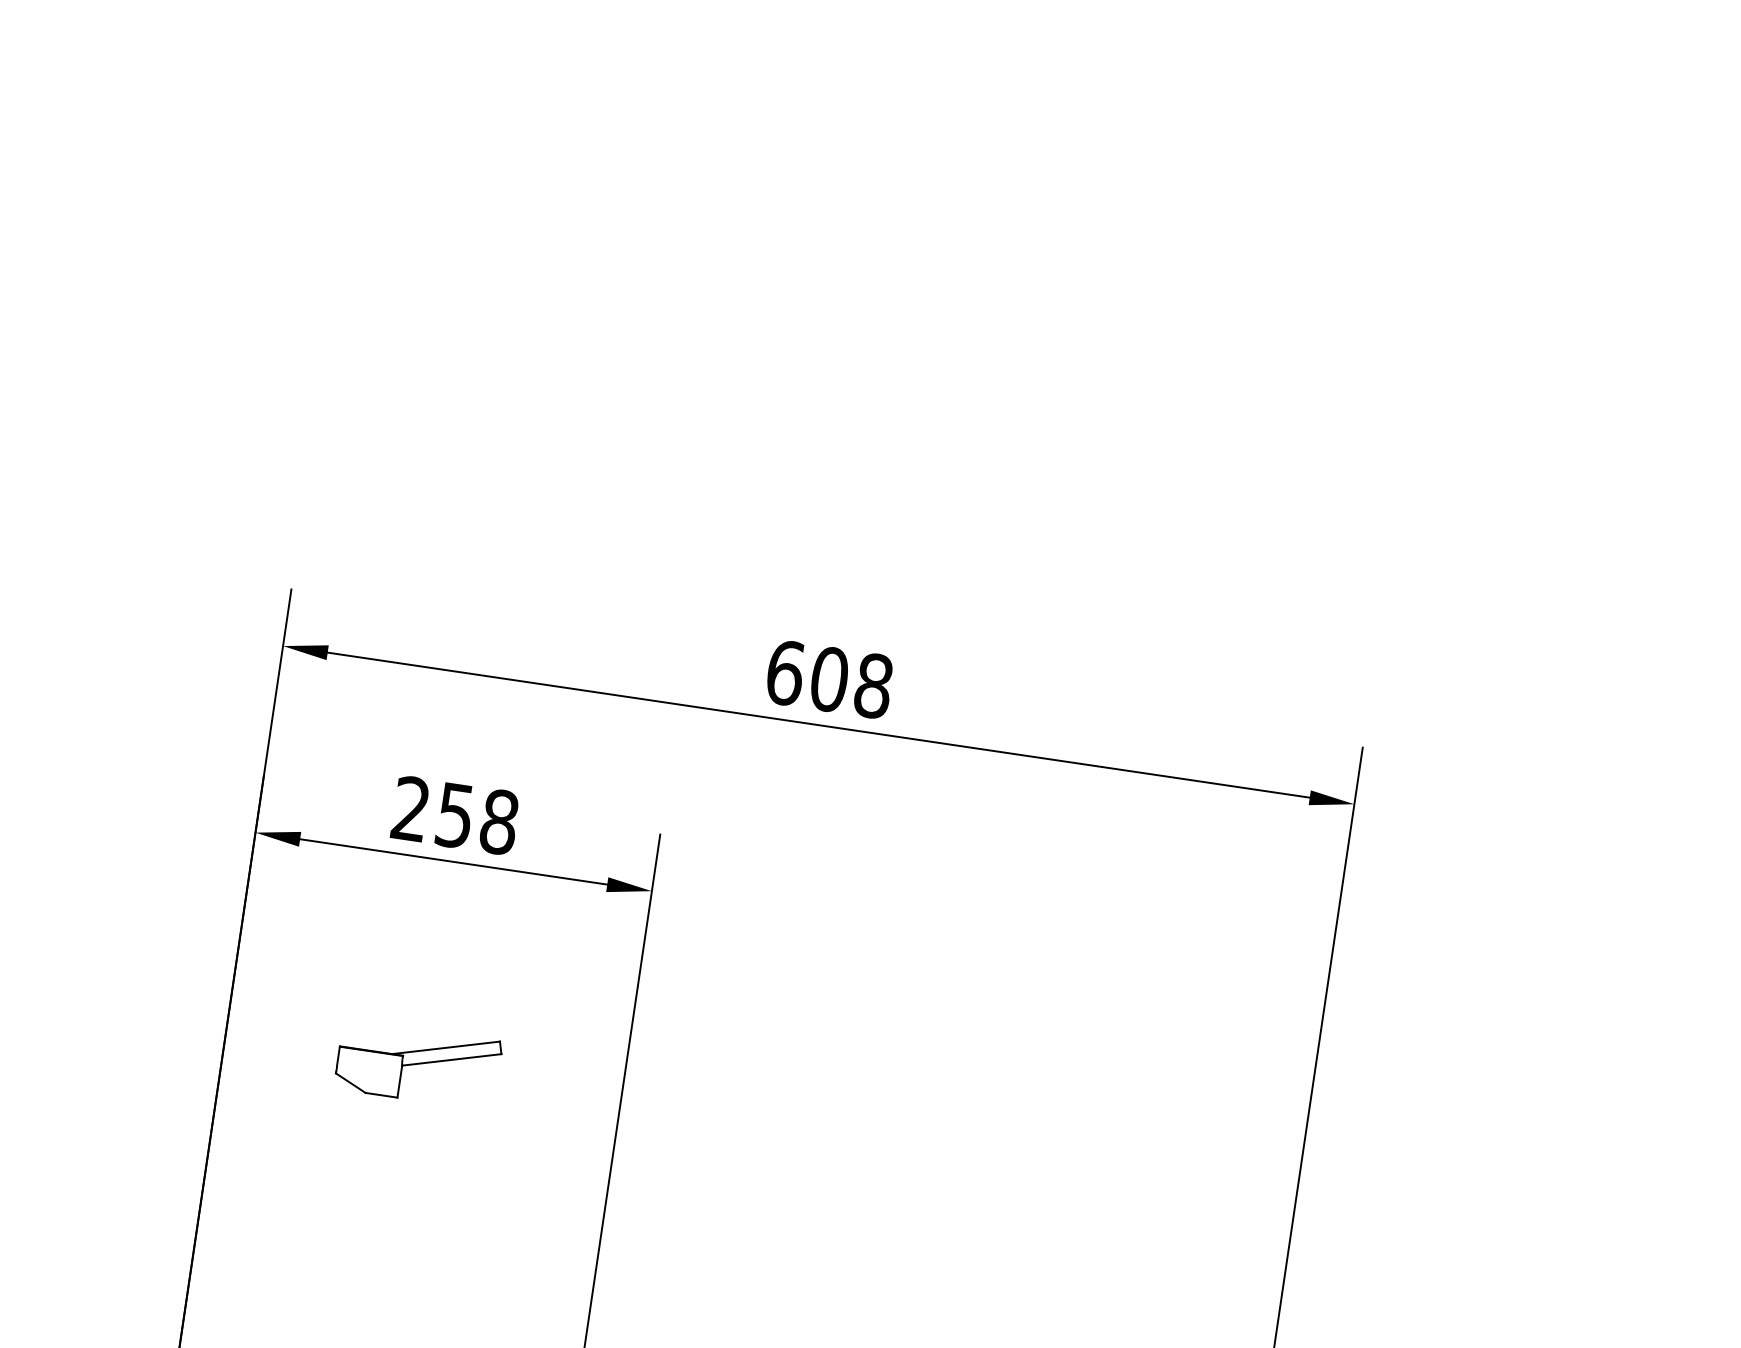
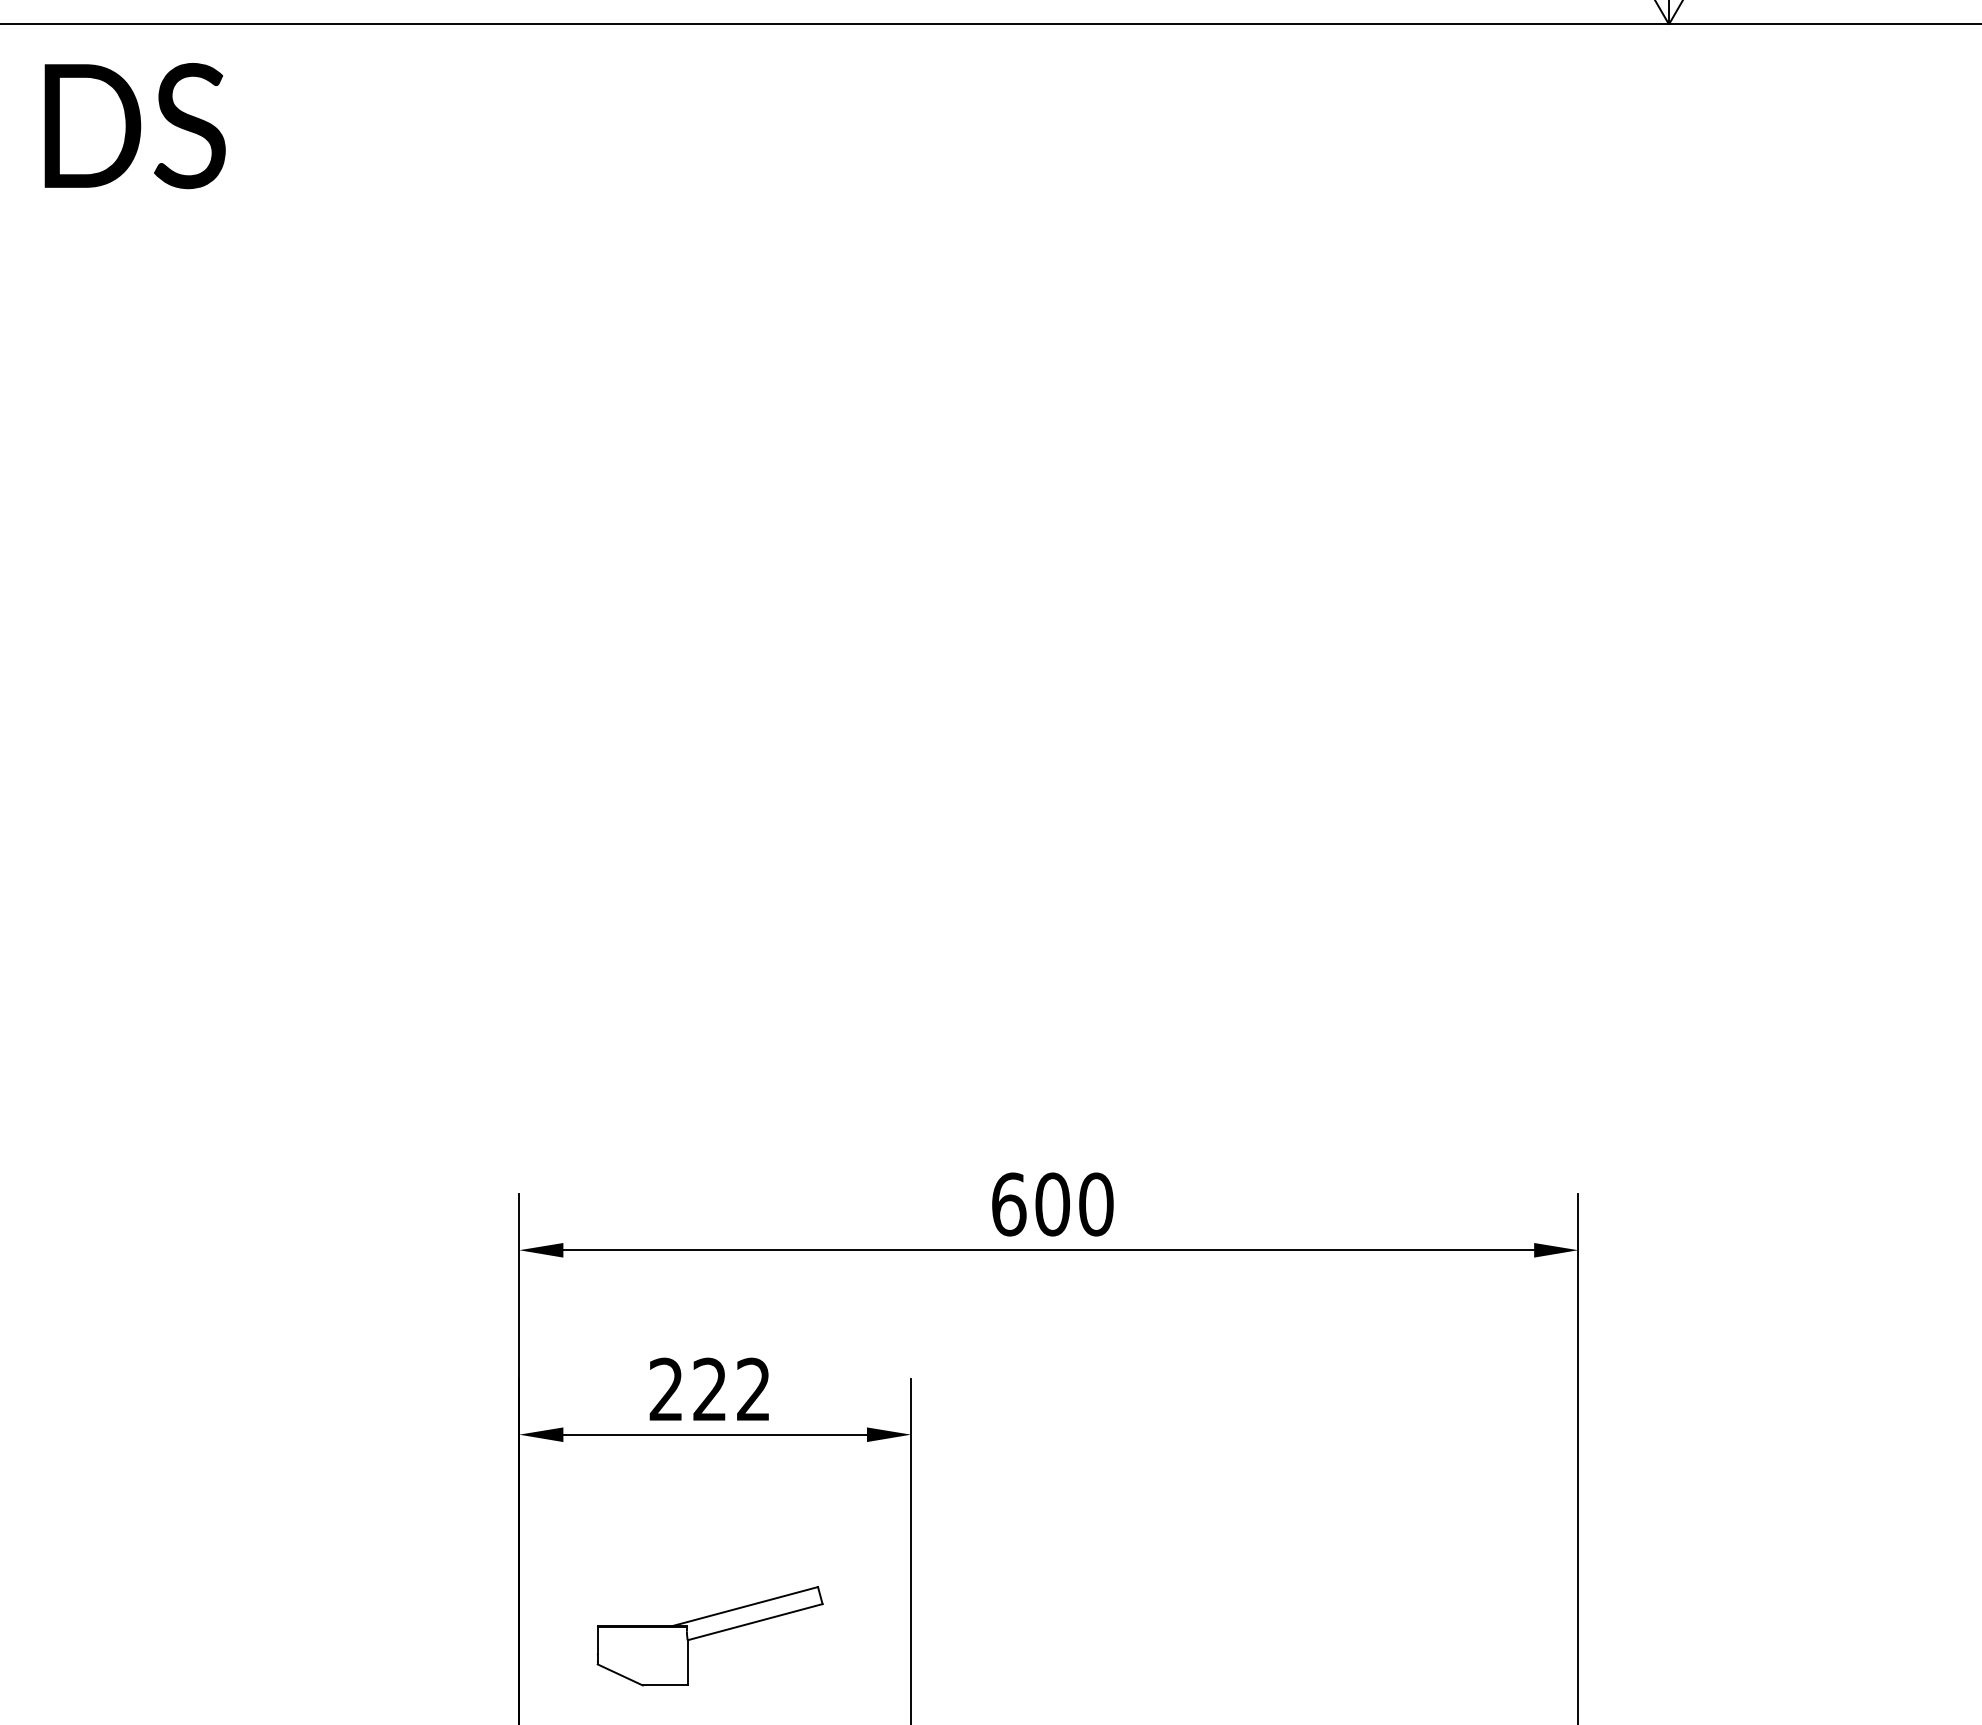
text: (873, 686) -> (1096, 1204), 608 -> 600
text: (476, 818) -> (731, 1389), 258 -> 222
part: (417, 1065) -> (709, 1636), size x1.43

